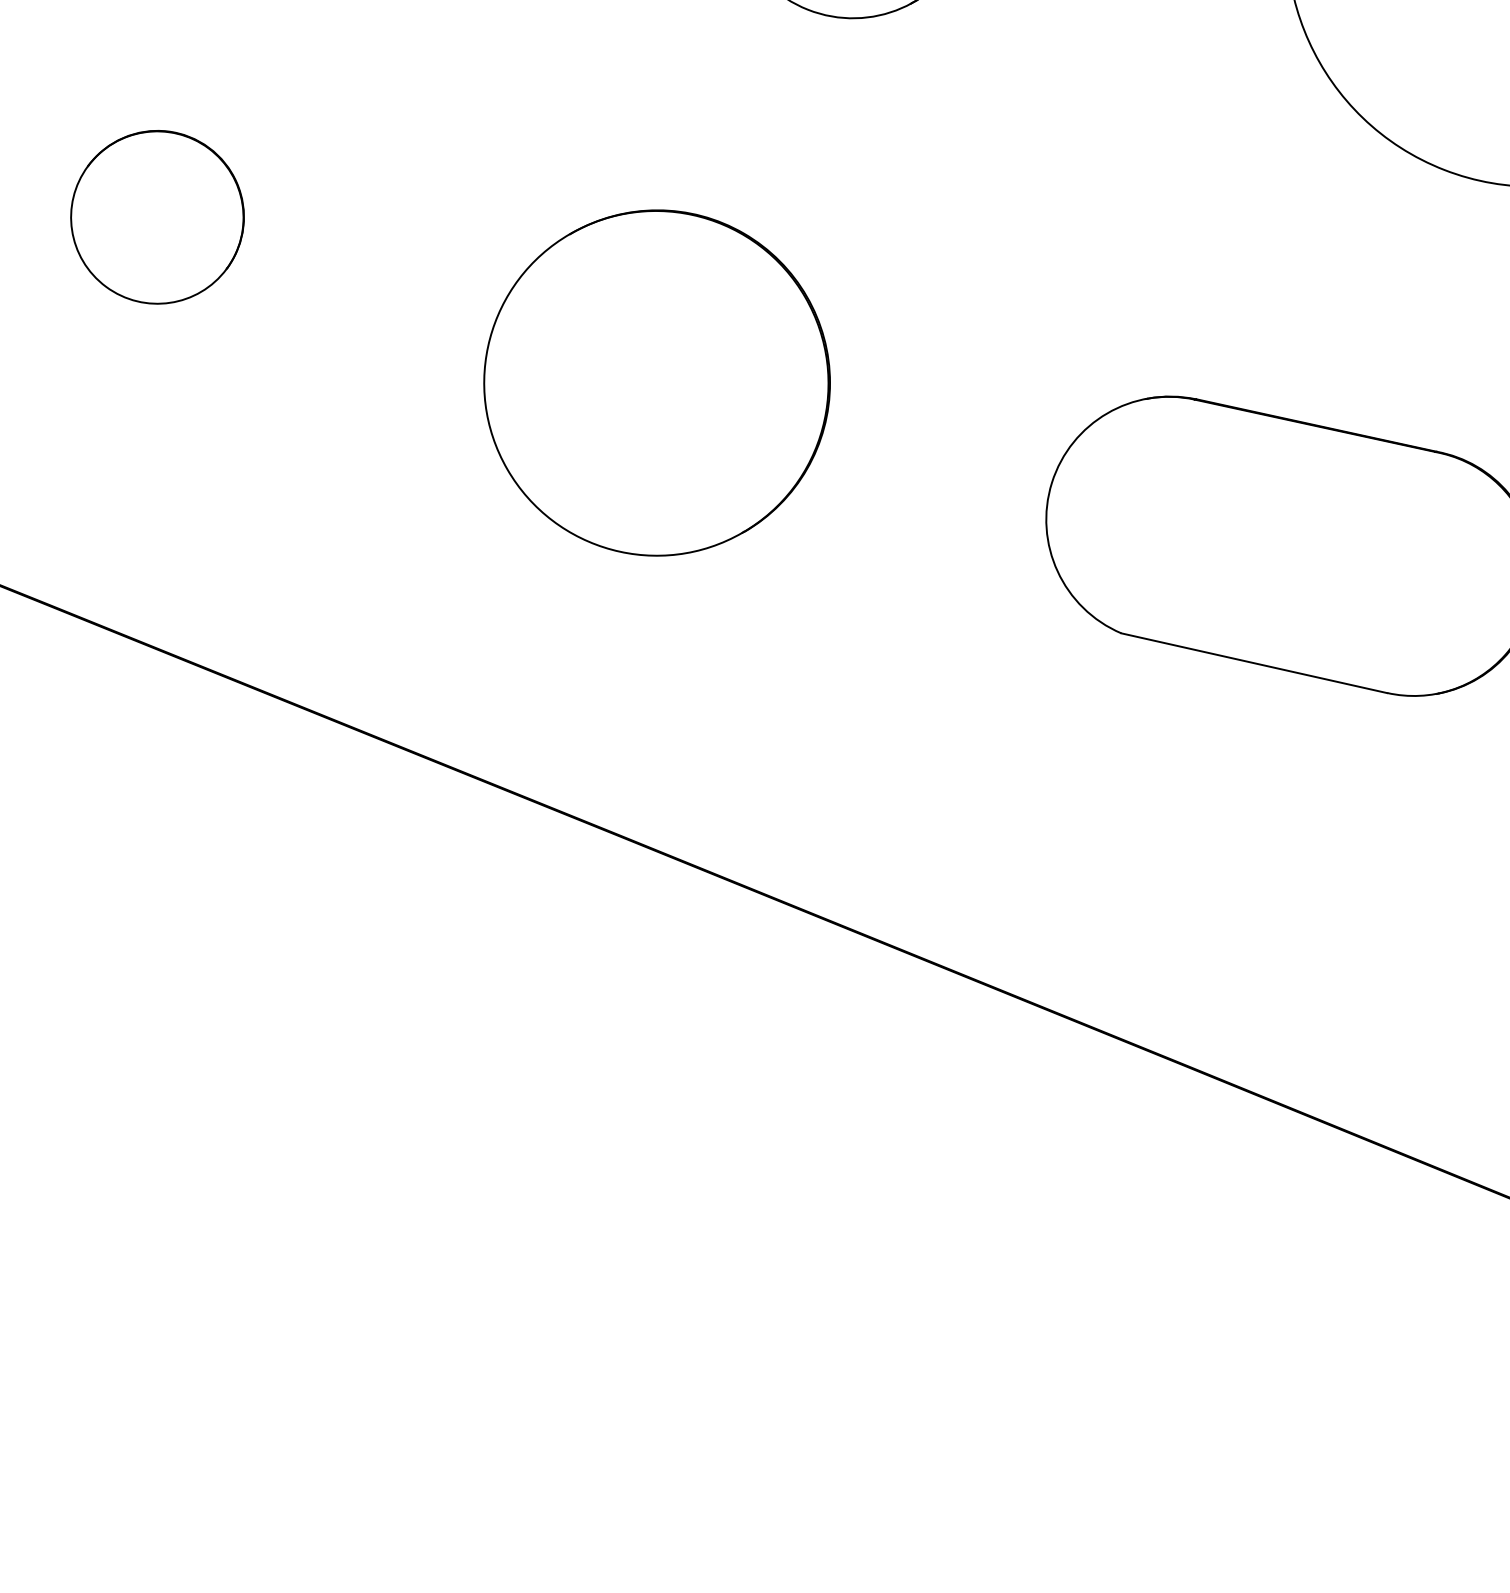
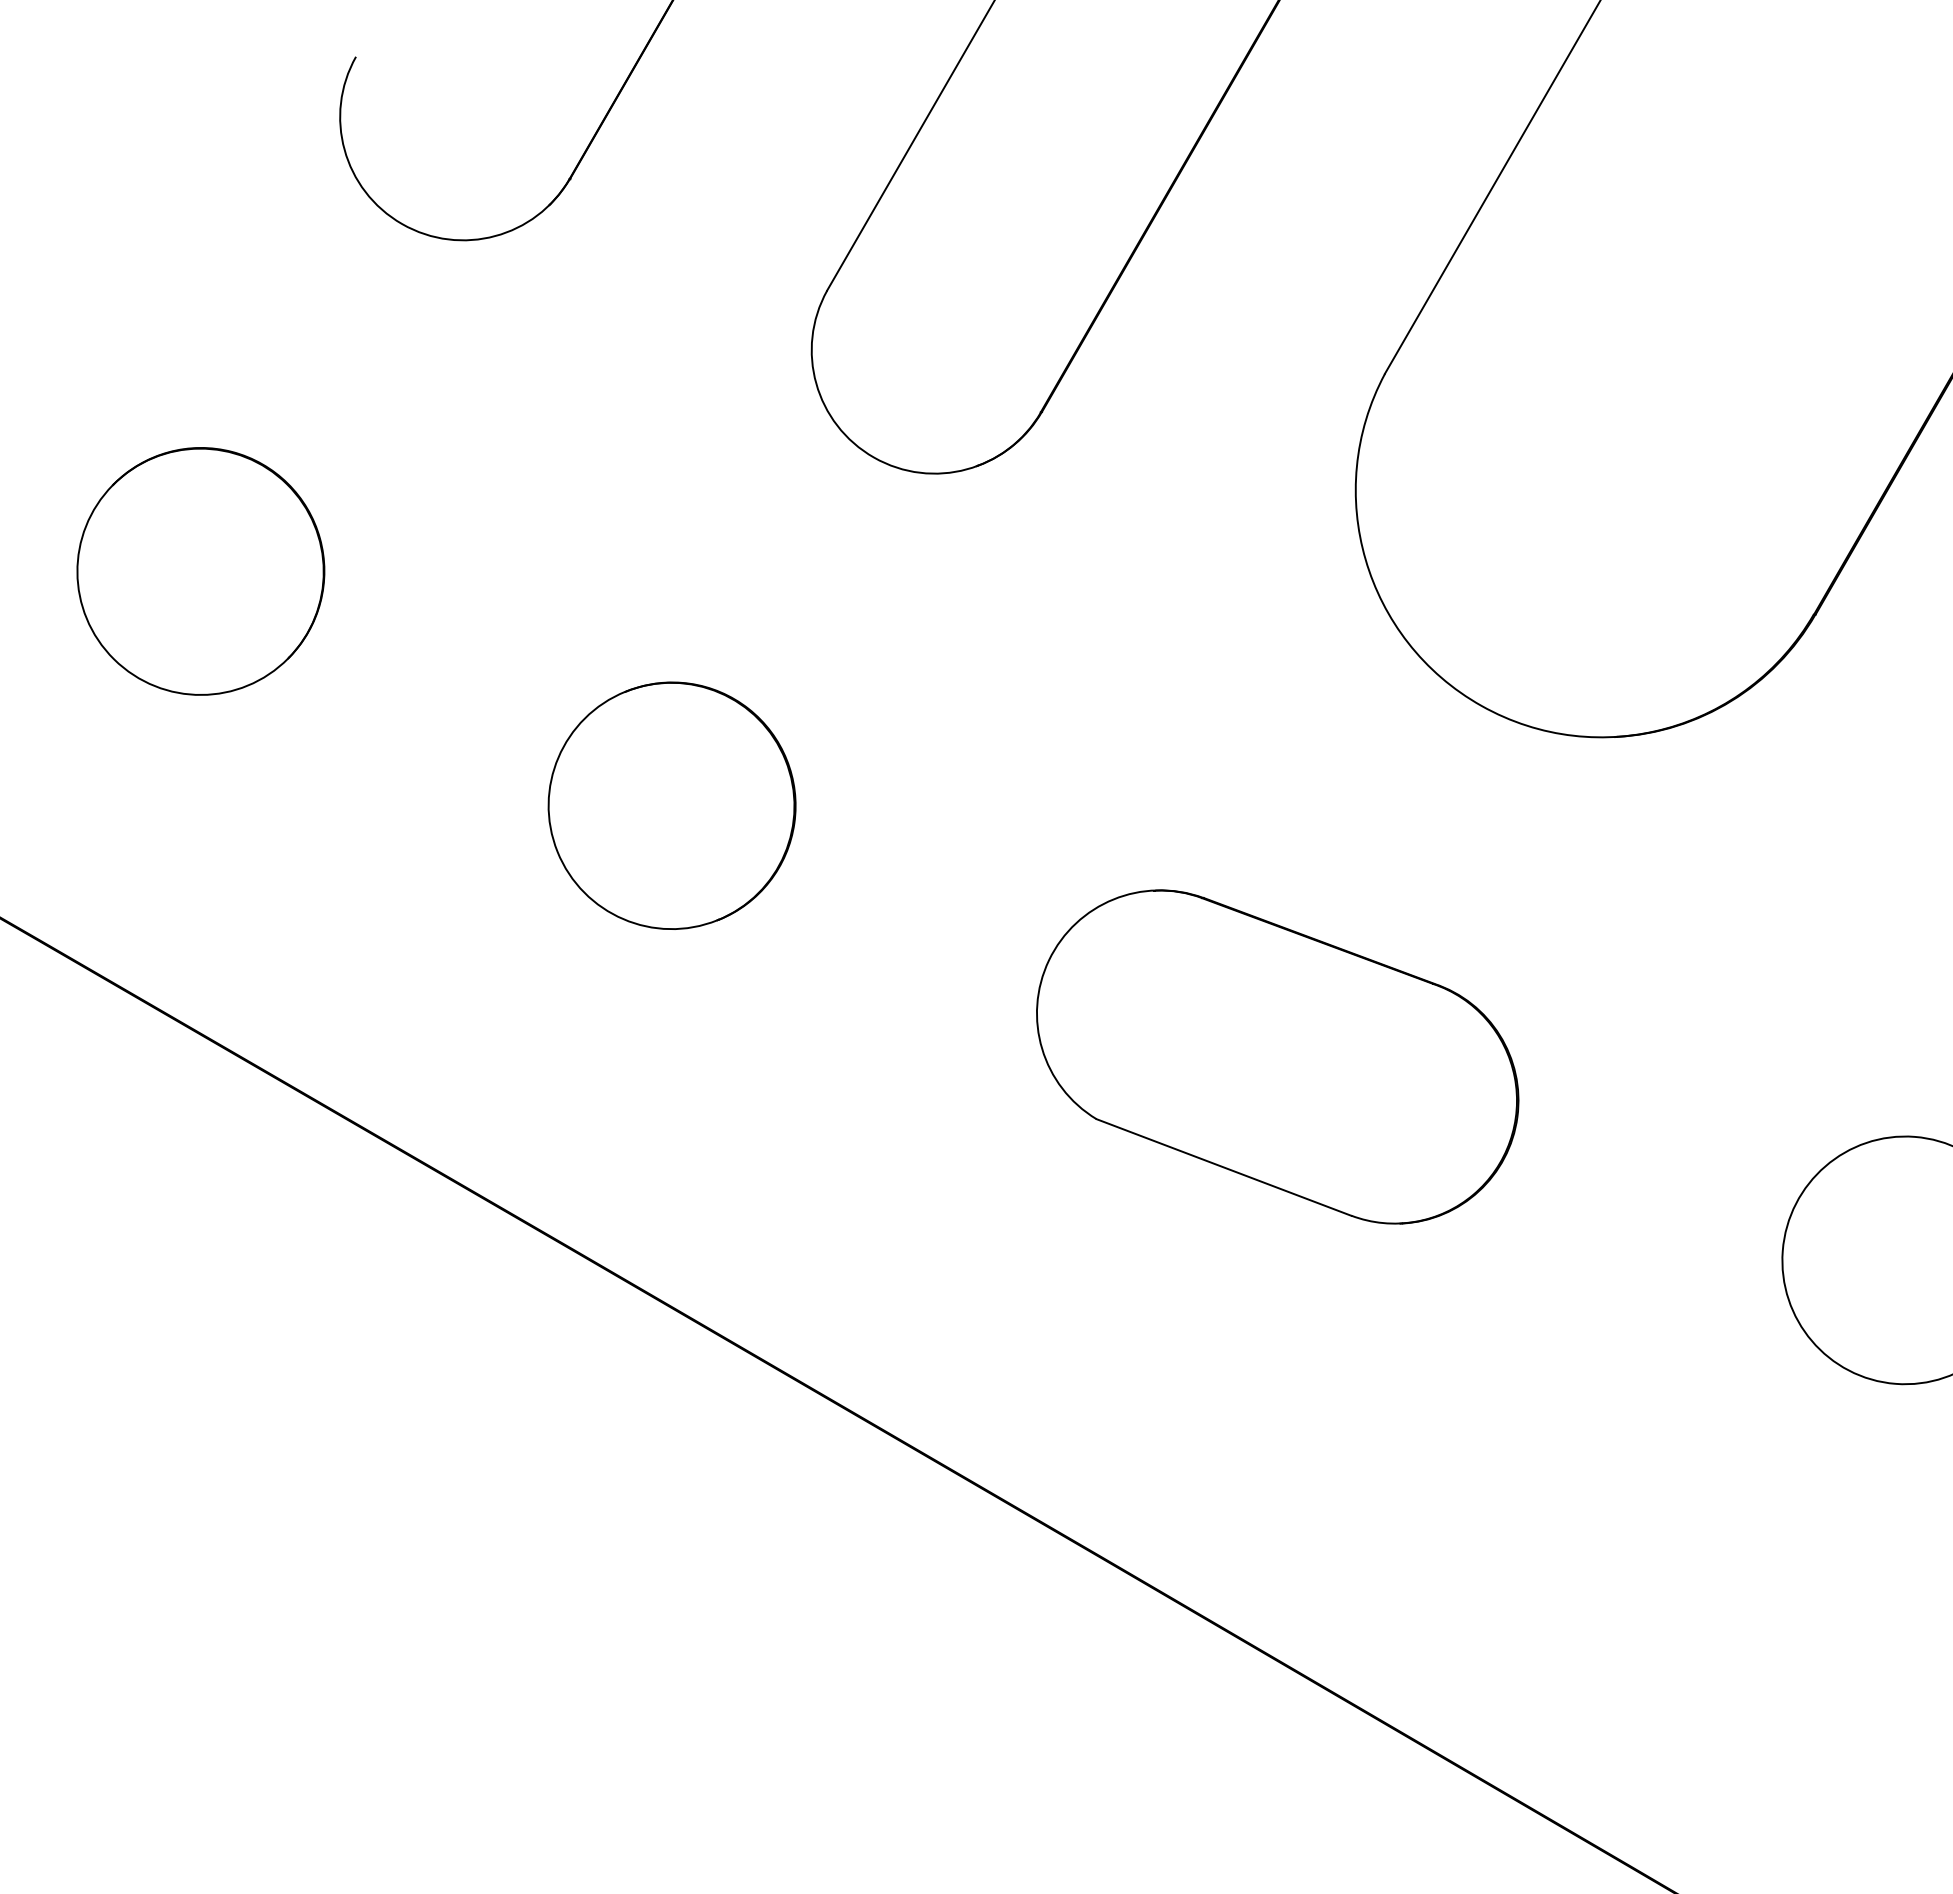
part: (157, 217) -> (200, 571), size x1.43
part: (656, 382) -> (671, 805), size x0.71

